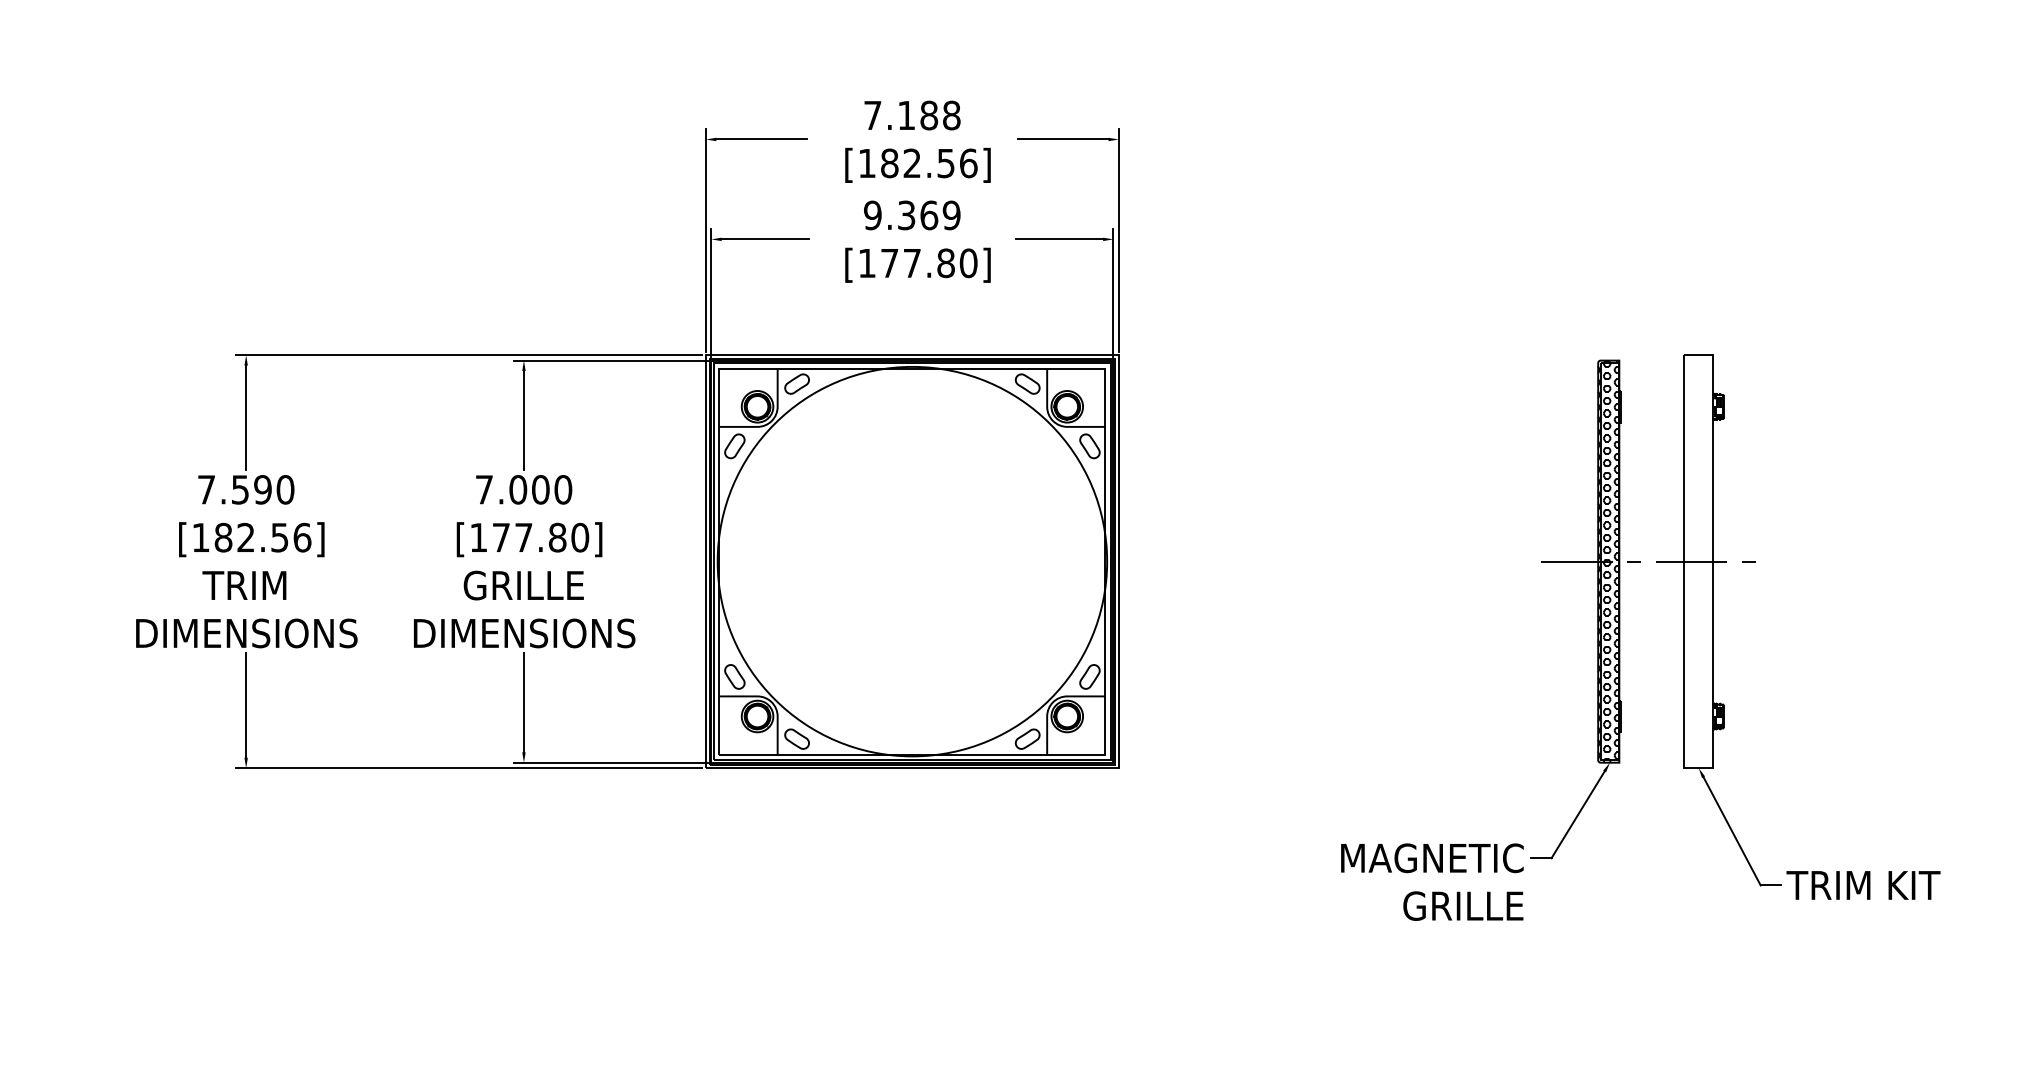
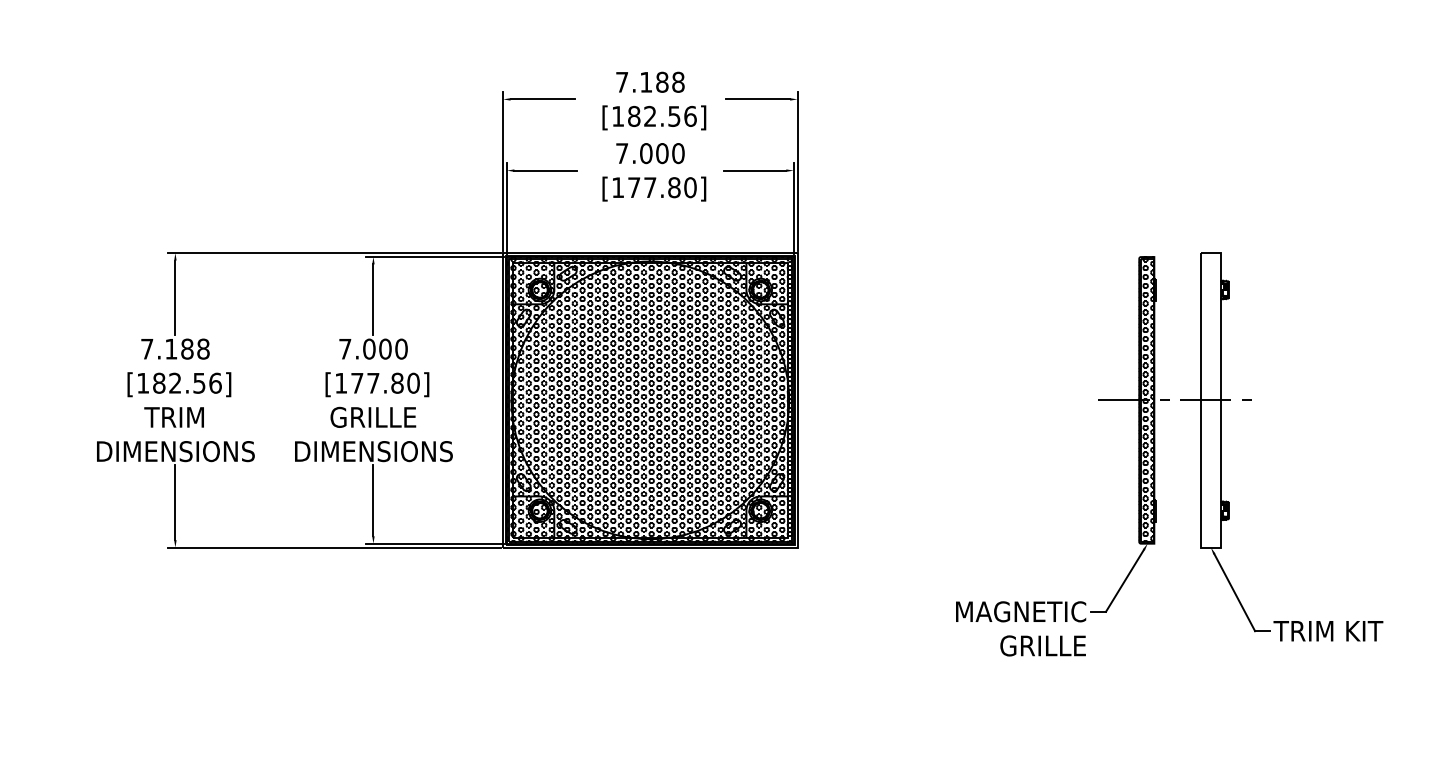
text: (912, 215) -> (650, 153), 9.369 -> 7.000
text: (263, 489) -> (187, 348), 7.590 -> 7.188
hatch: (911, 561) -> (649, 400), added

